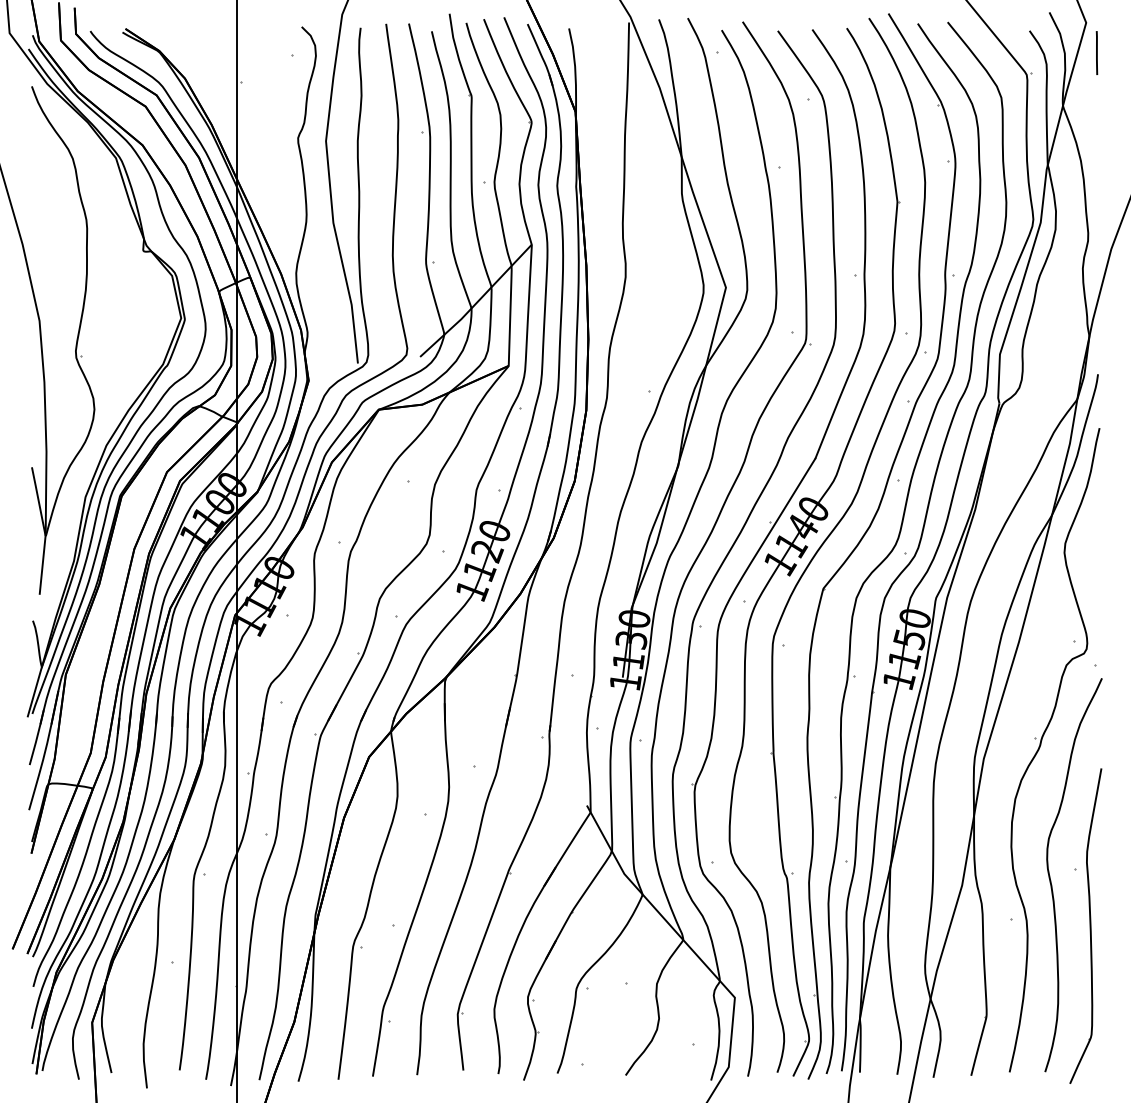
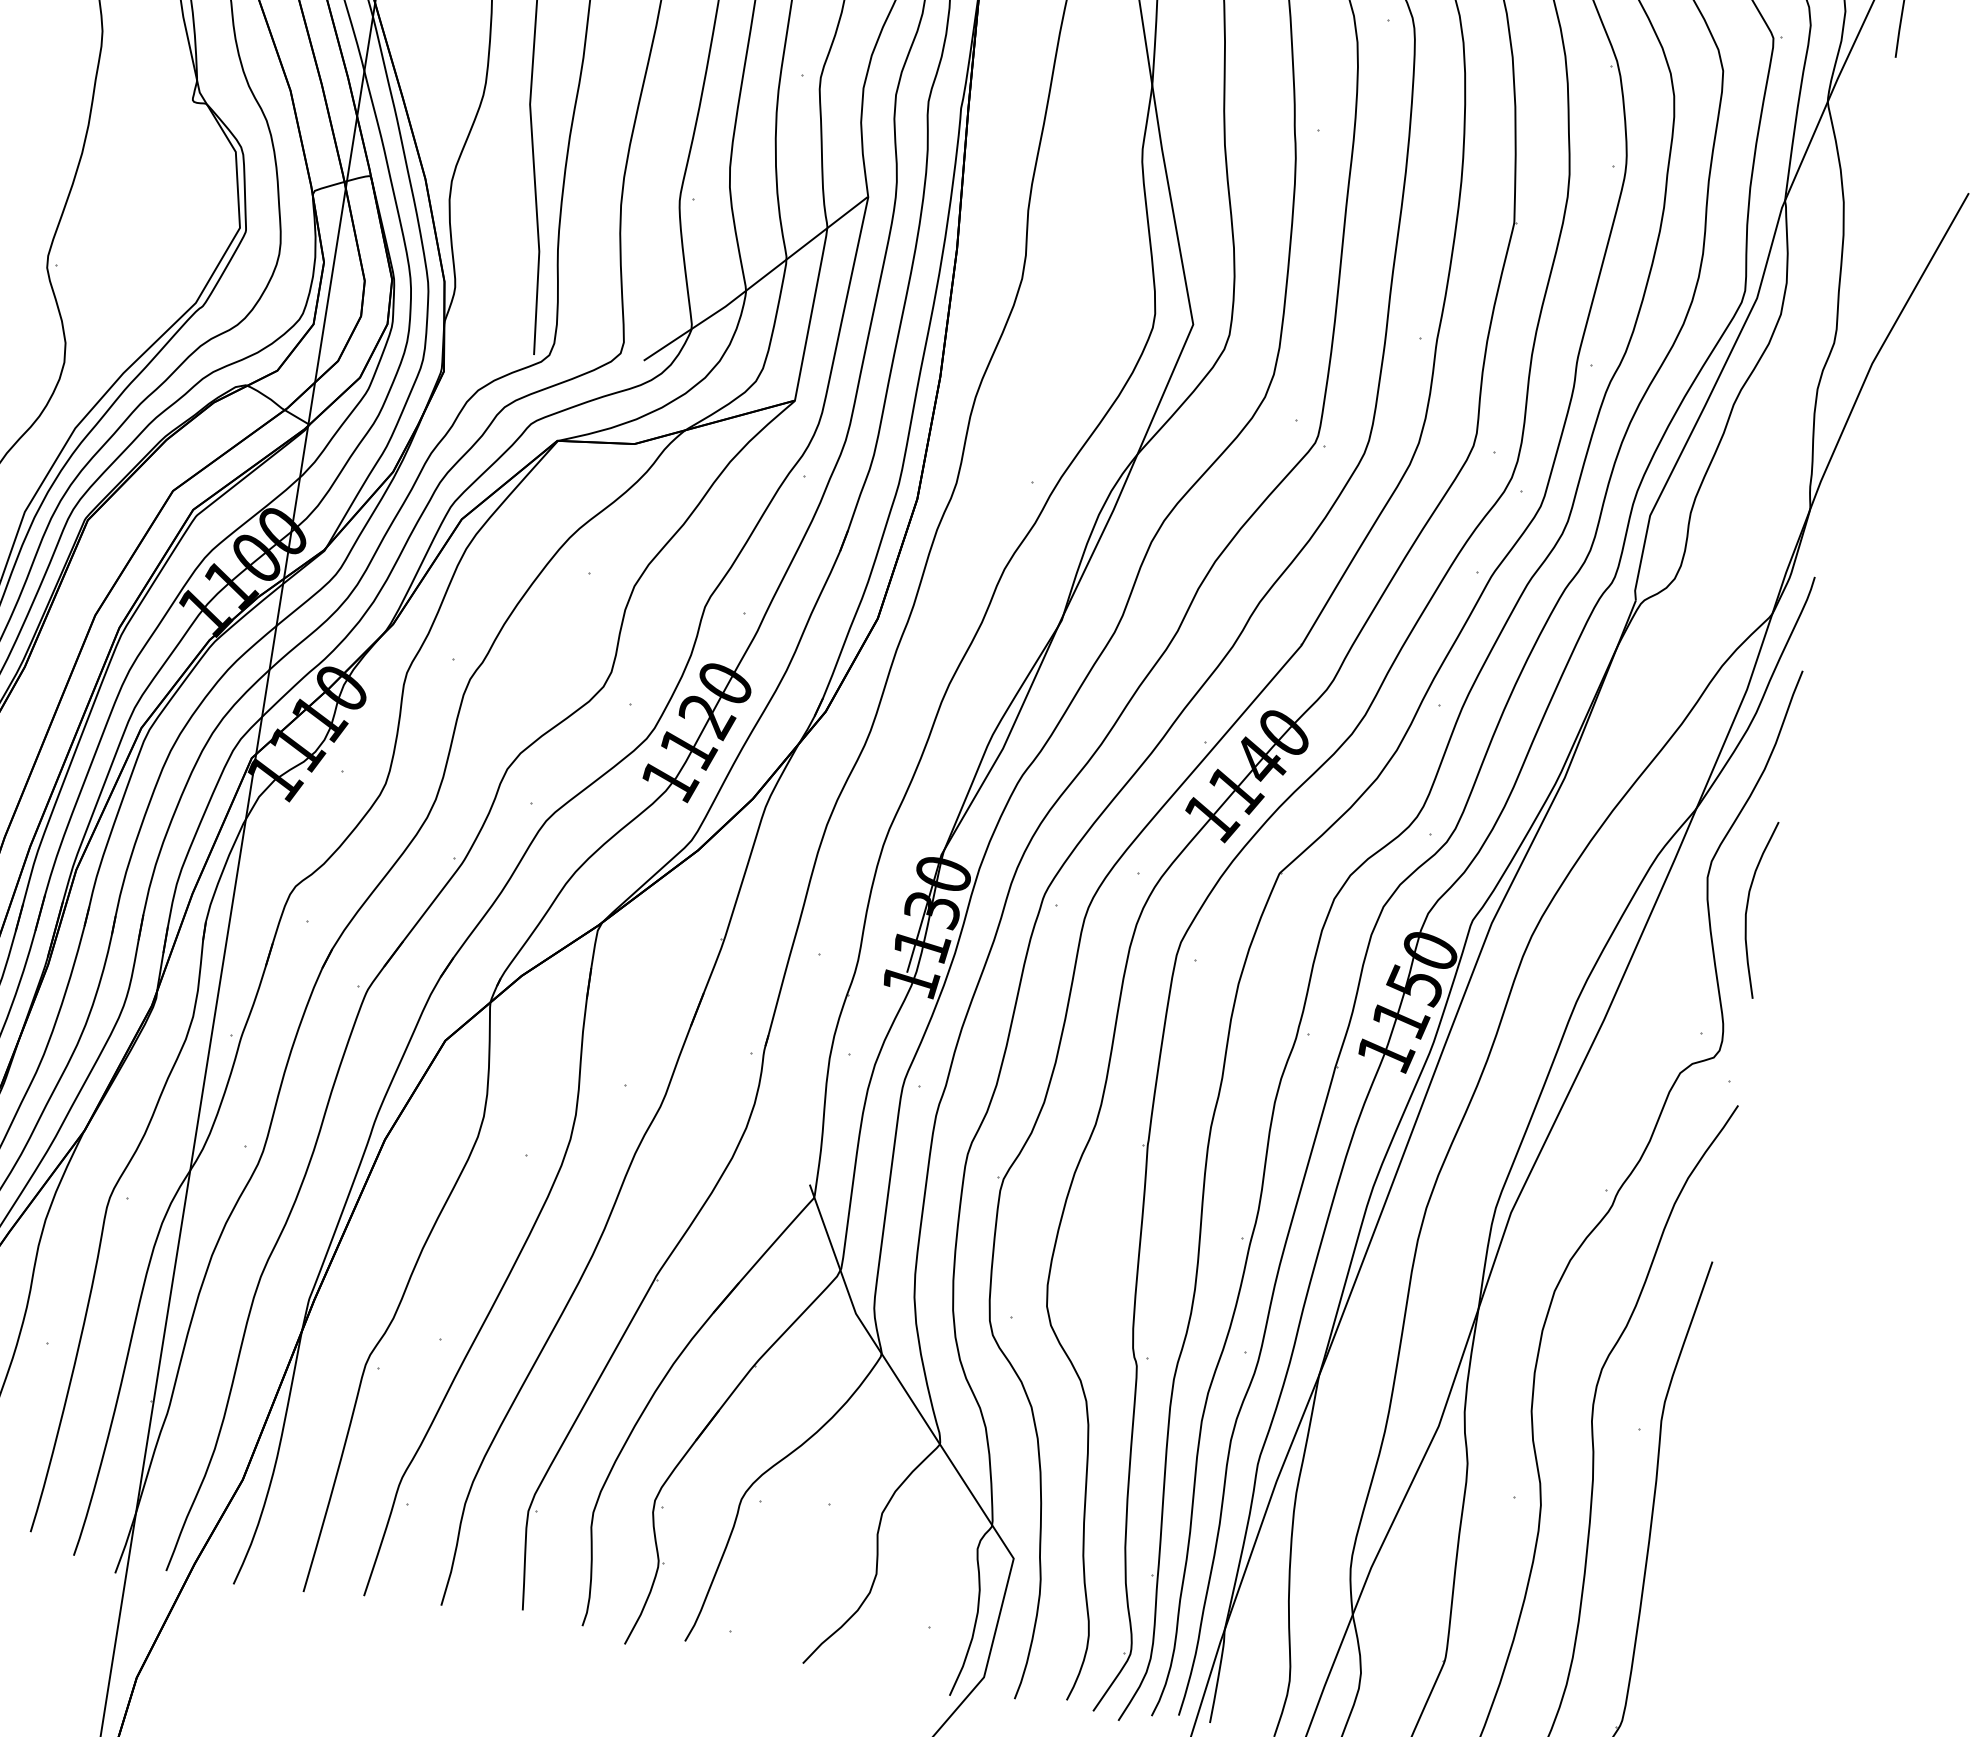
curve: (1090, 566) -> (1748, 908), added

